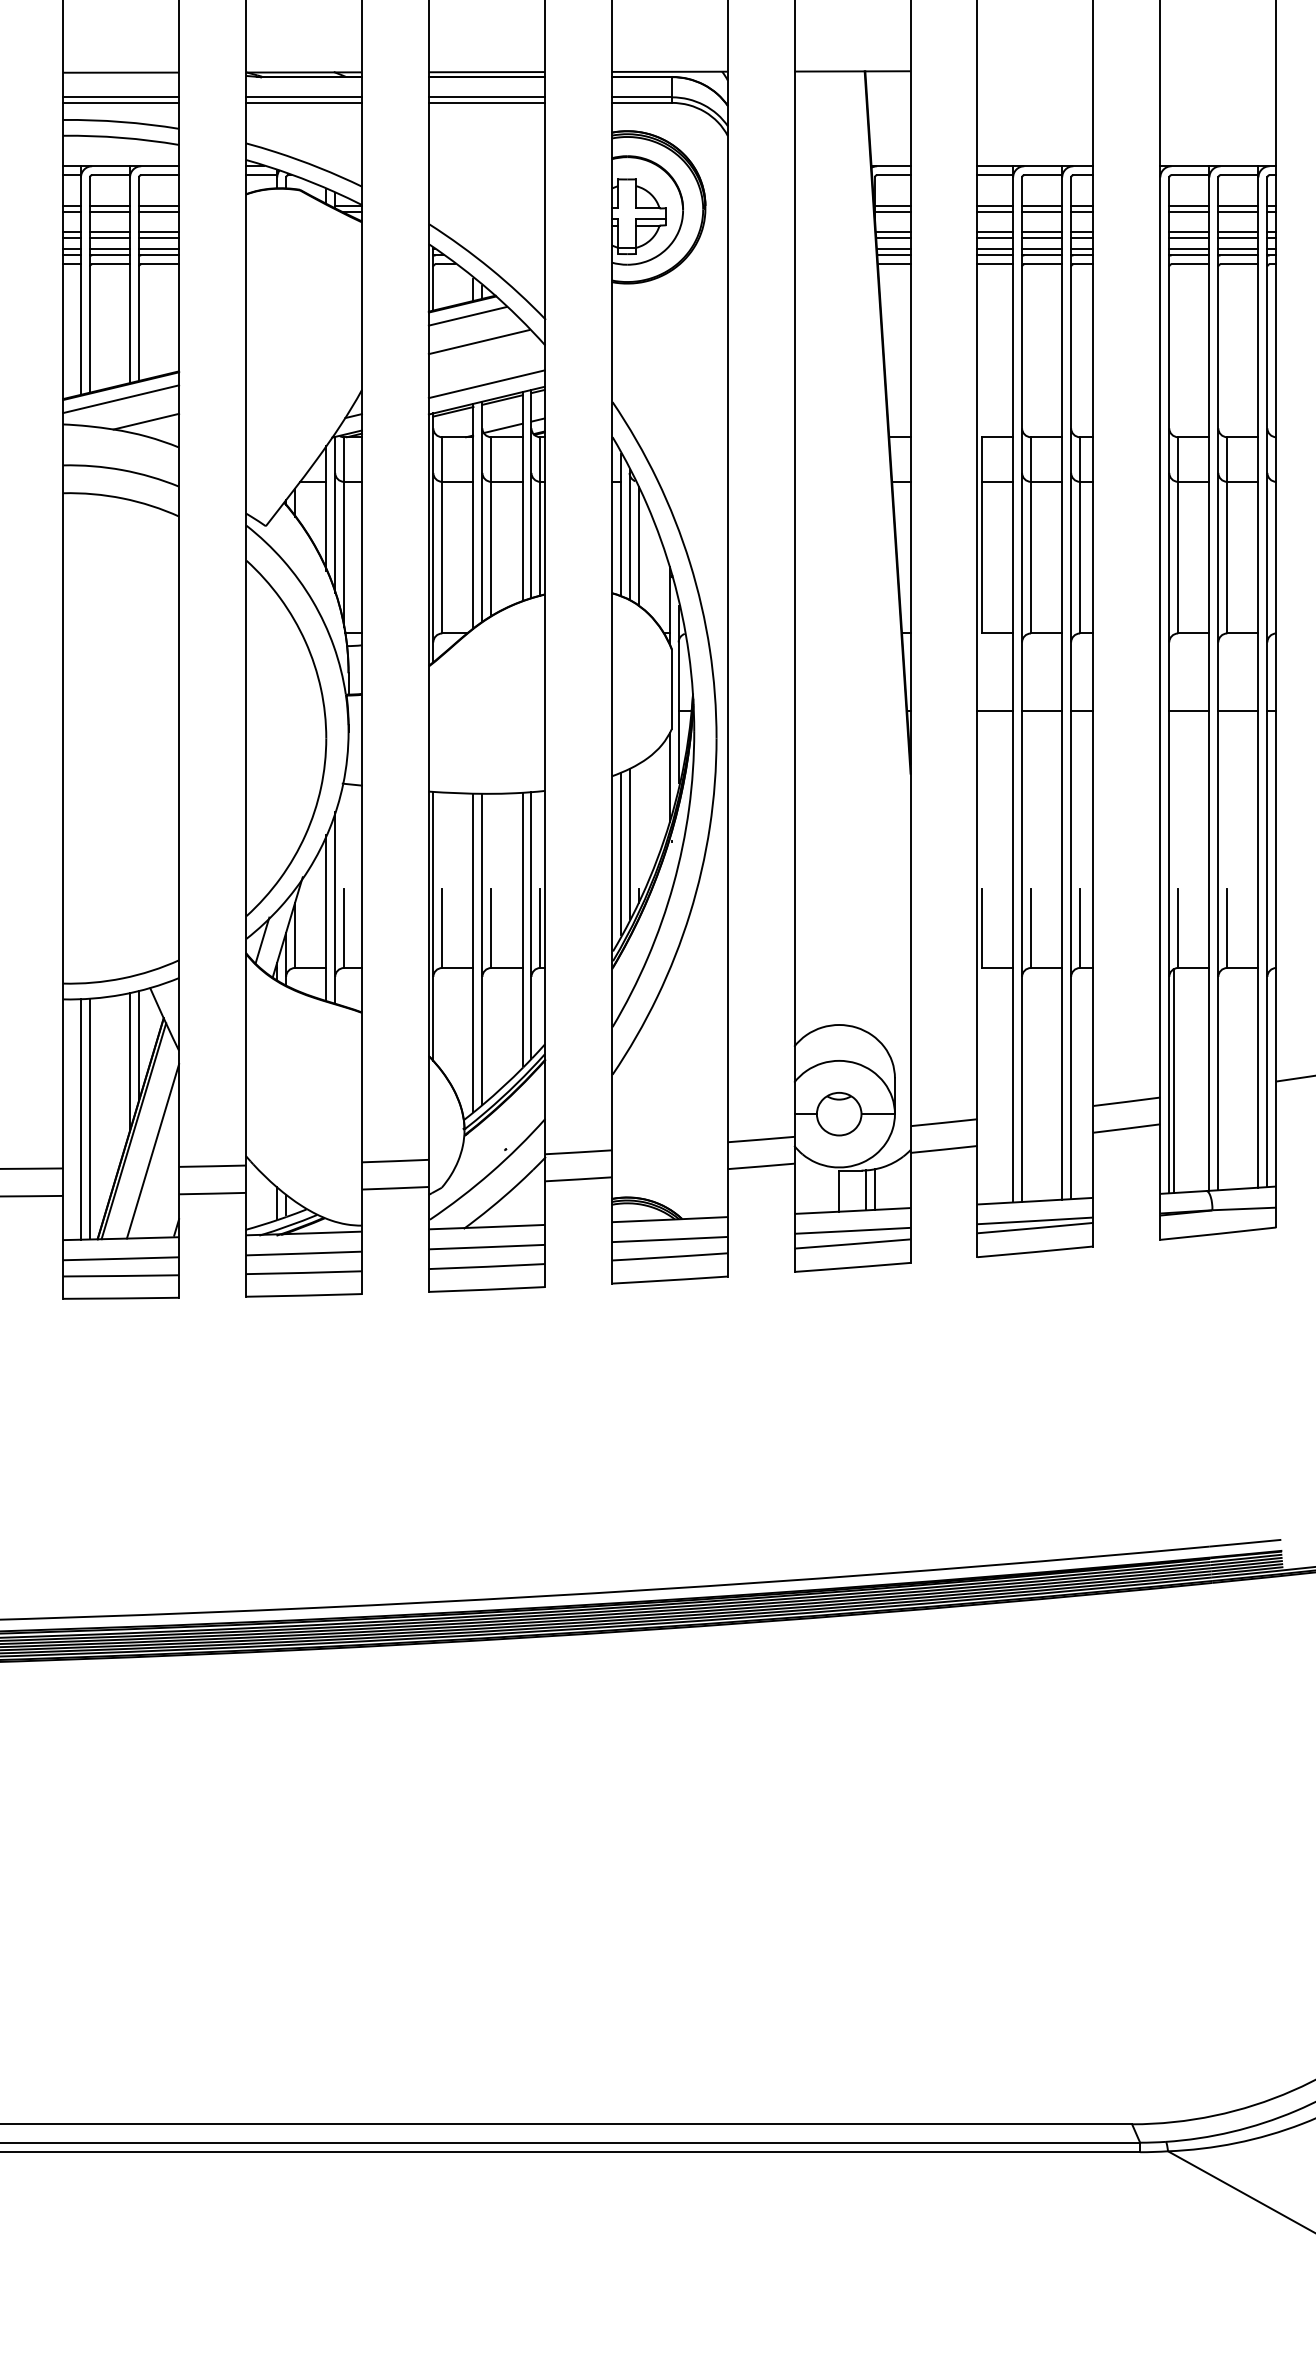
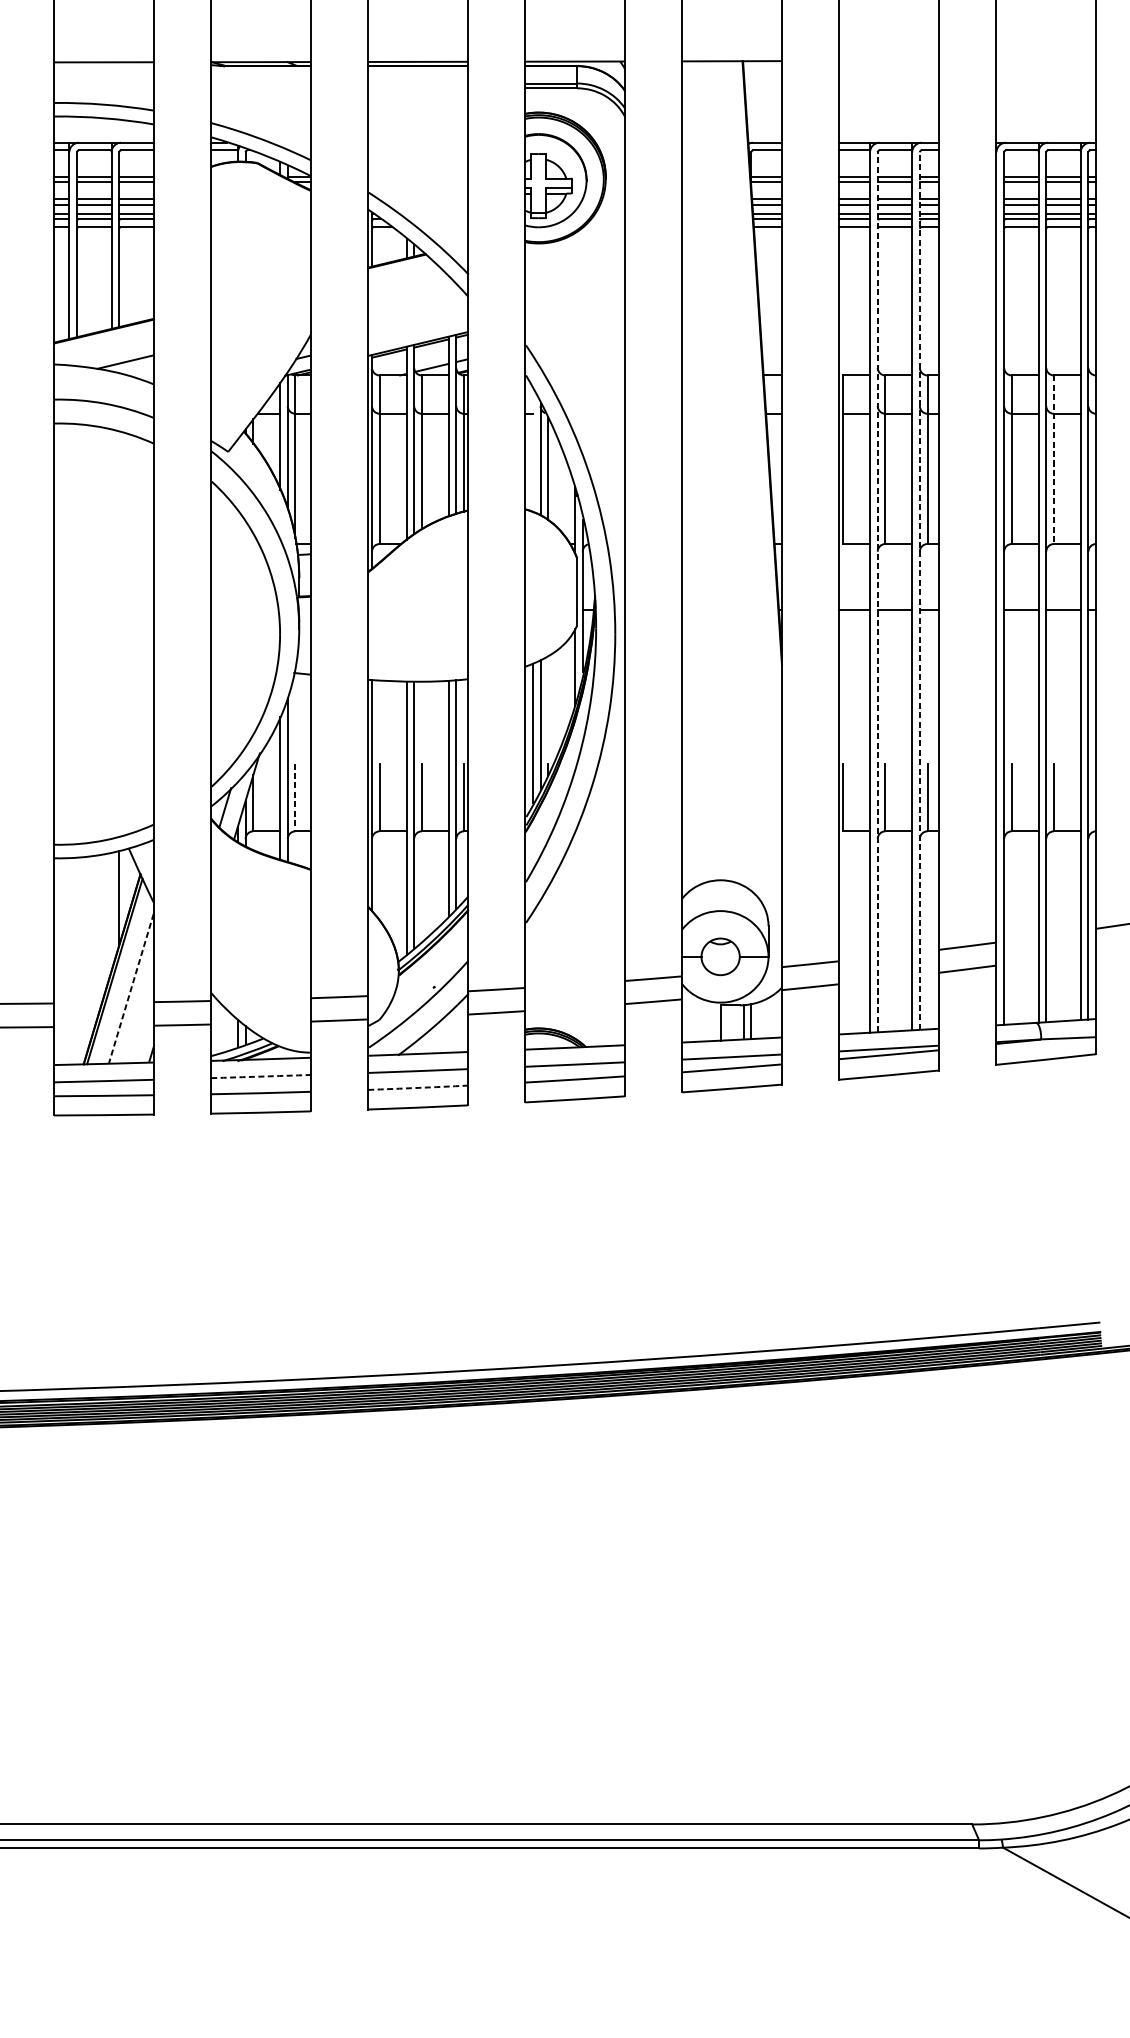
line: (121, 97) -> (104, 83), removed
line: (303, 97) -> (260, 83), removed
line: (486, 97) -> (417, 83), removed
line: (121, 102) -> (104, 87), removed
line: (303, 102) -> (260, 87), removed
line: (486, 102) -> (417, 87), removed
line: (467, 316) -> (401, 271), removed
line: (478, 342) -> (410, 294), removed
line: (486, 384) -> (417, 330), removed
line: (121, 399) -> (104, 343), removed
line: (620, 524) -> (532, 450), removed
line: (1227, 535) -> (1054, 459), solid -> dashed
line: (1071, 688) -> (920, 591), solid -> dashed
line: (1022, 689) -> (878, 592), solid -> dashed
line: (344, 929) -> (295, 798), solid -> dashed
line: (130, 1061) -> (111, 911), removed
line: (1174, 1081) -> (1008, 928), removed
line: (80, 1118) -> (68, 960), removed
line: (89, 1118) -> (76, 960), removed
line: (152, 1151) -> (130, 988), solid -> dashed
arc: (304, 1253) -> (261, 1076), solid -> dashed
arc: (486, 1266) -> (417, 1087), solid -> dashed

